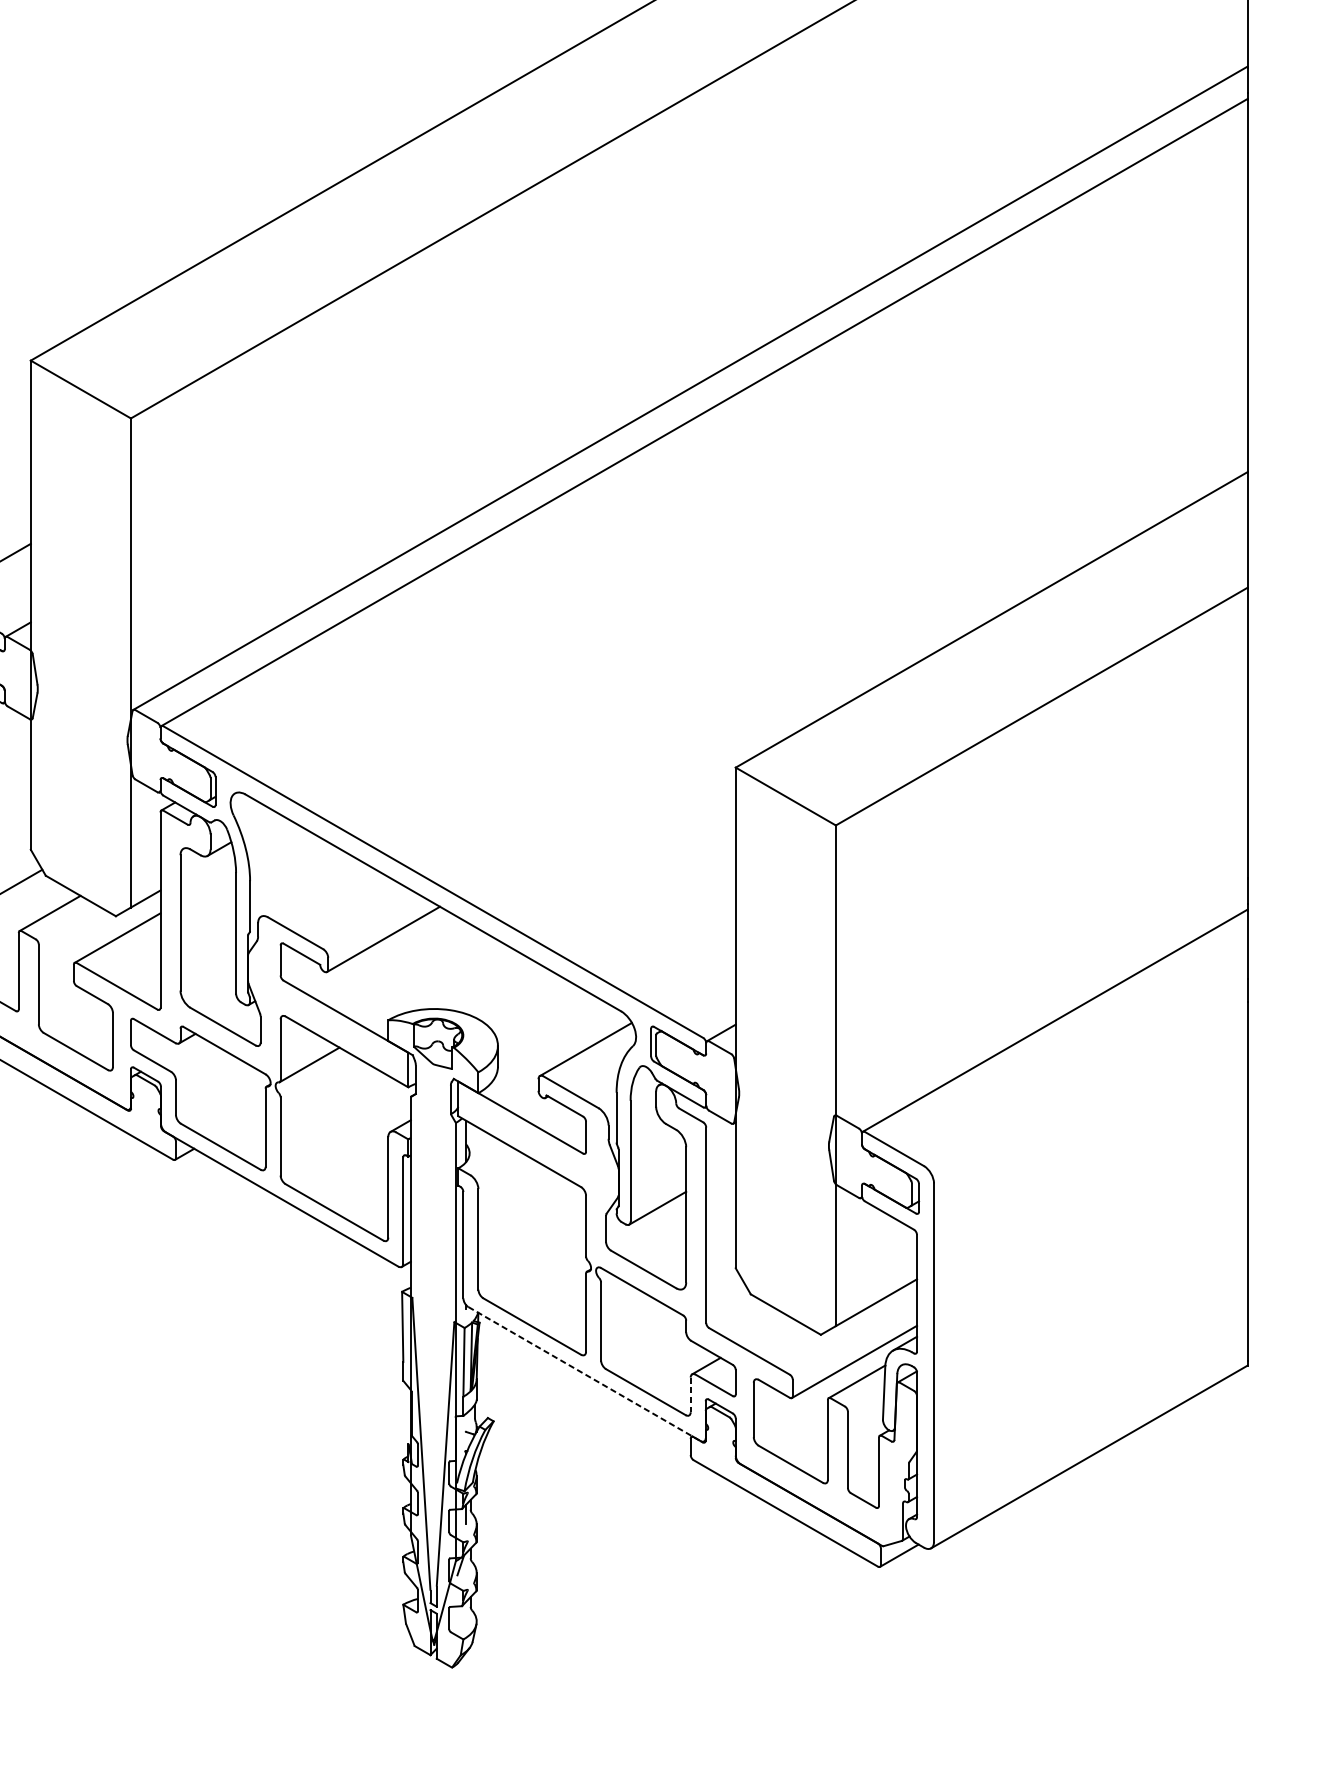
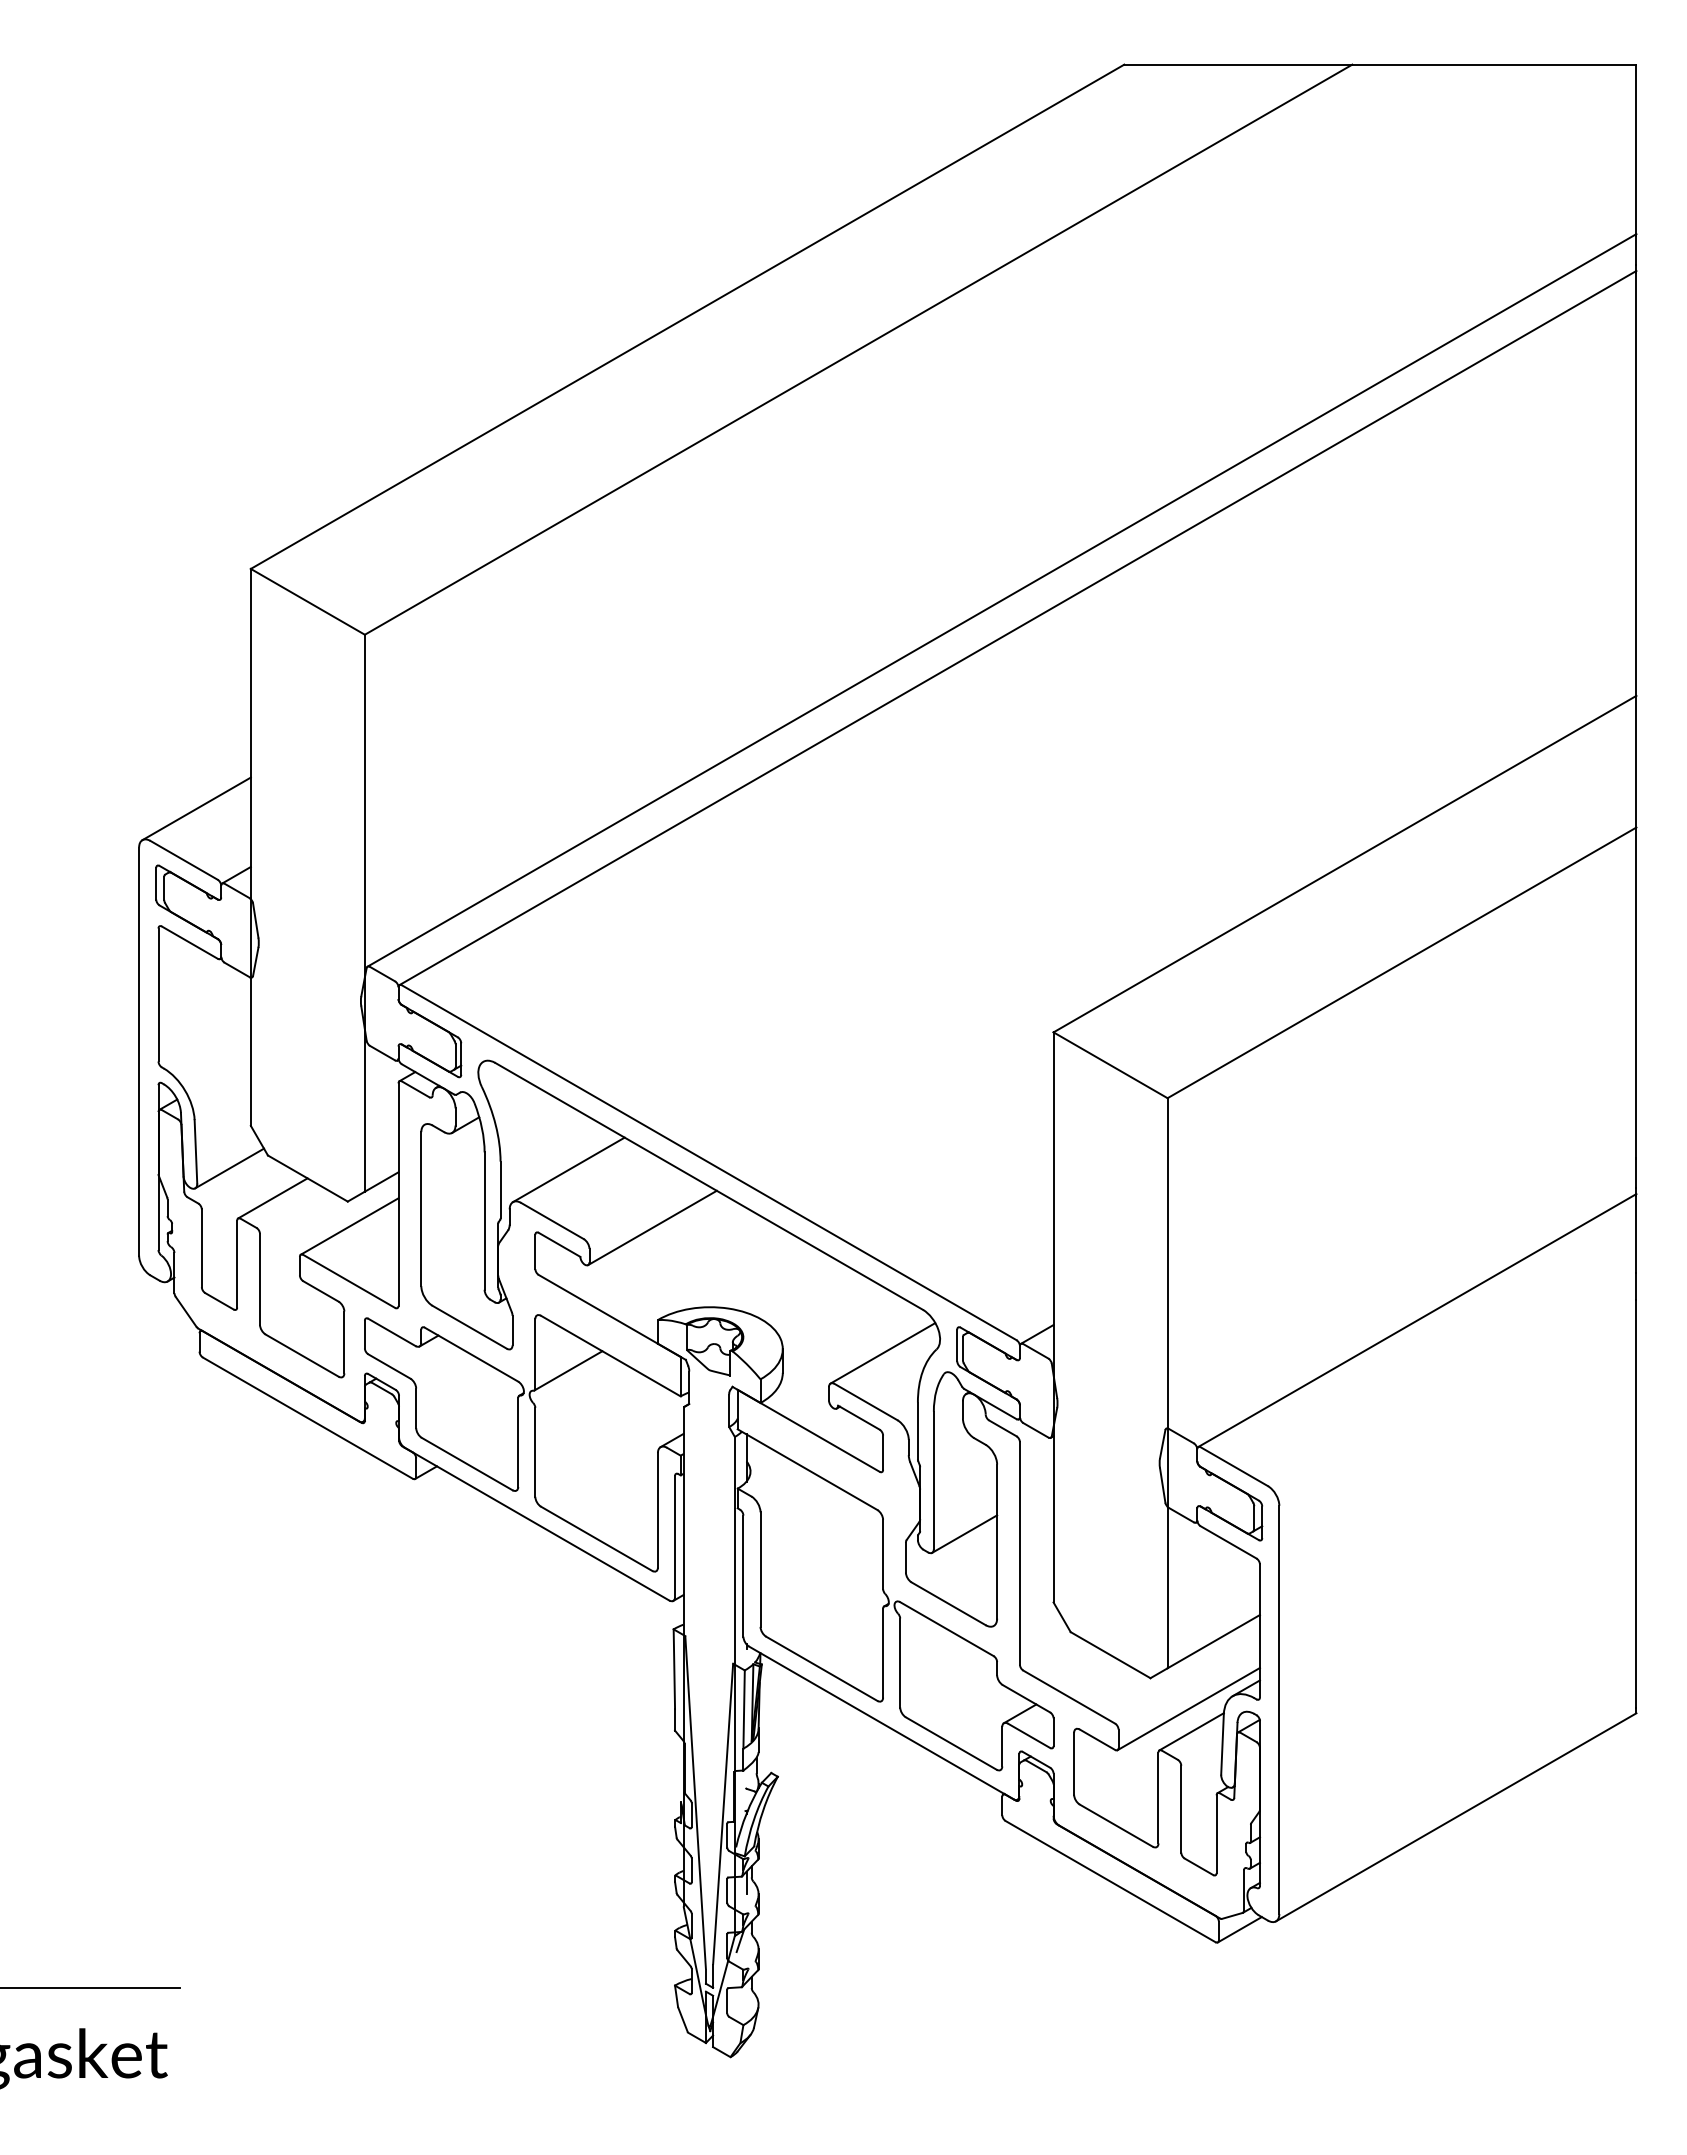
line: (309, 888) -> (568, 1169), added
line: (584, 1373) -> (881, 1722), dashed -> solid
line: (690, 1394) -> (1002, 1746), dashed -> solid

